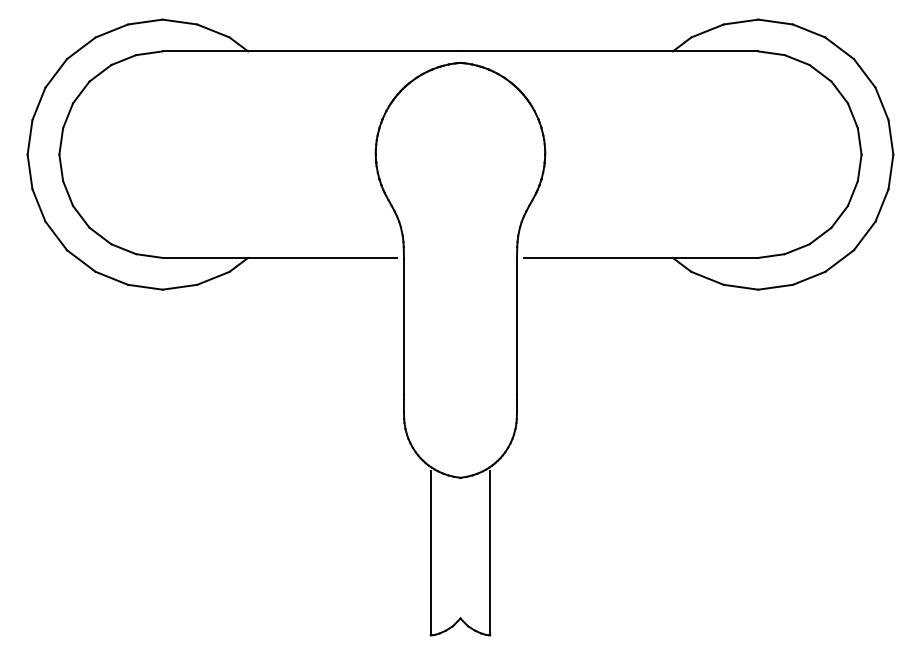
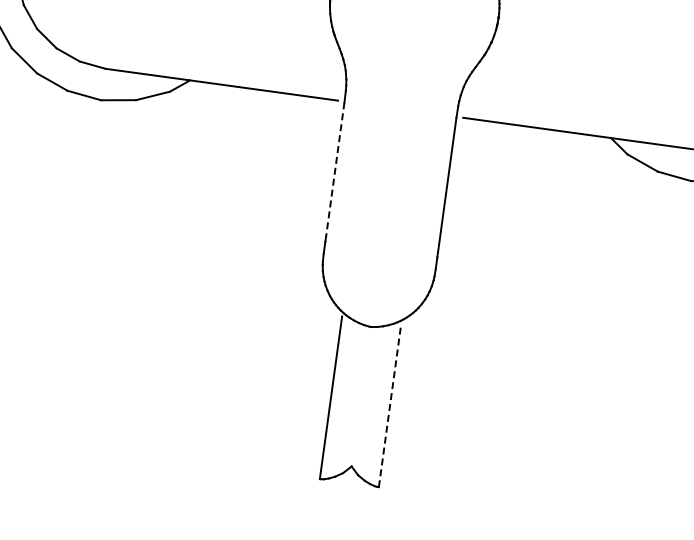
line: (403, 327) -> (334, 170), solid -> dashed
line: (490, 552) -> (390, 405), solid -> dashed

